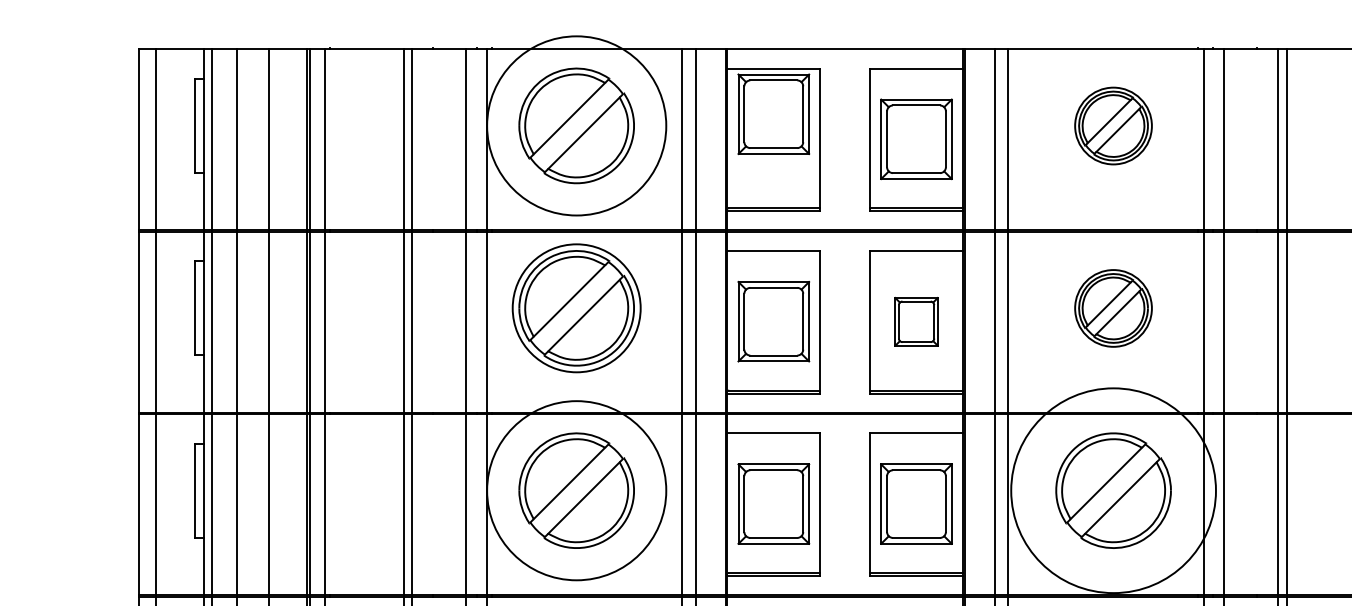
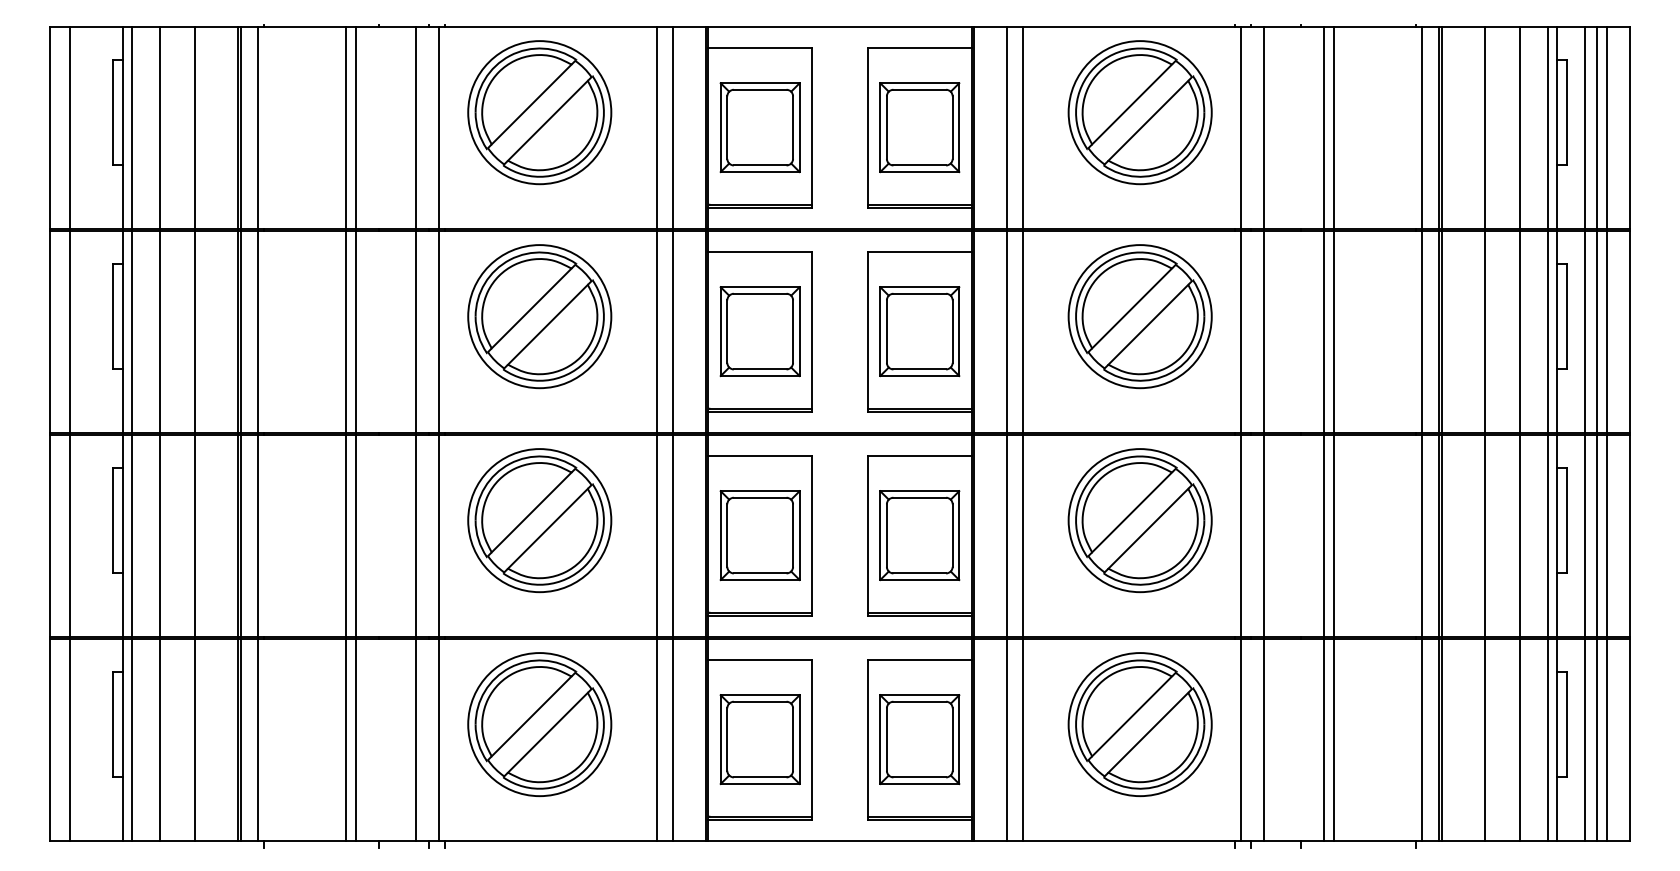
part: (773, 114) -> (759, 127), moved
circle: (576, 125) -> (539, 112), size x0.71
part: (1112, 125) -> (1139, 112), size x1.67
part: (1112, 308) -> (1139, 316), size x1.67
part: (916, 321) -> (919, 331), size x1.67
circle: (576, 490) -> (539, 520), size x0.71
circle: (1112, 490) -> (1139, 520), size x0.62

